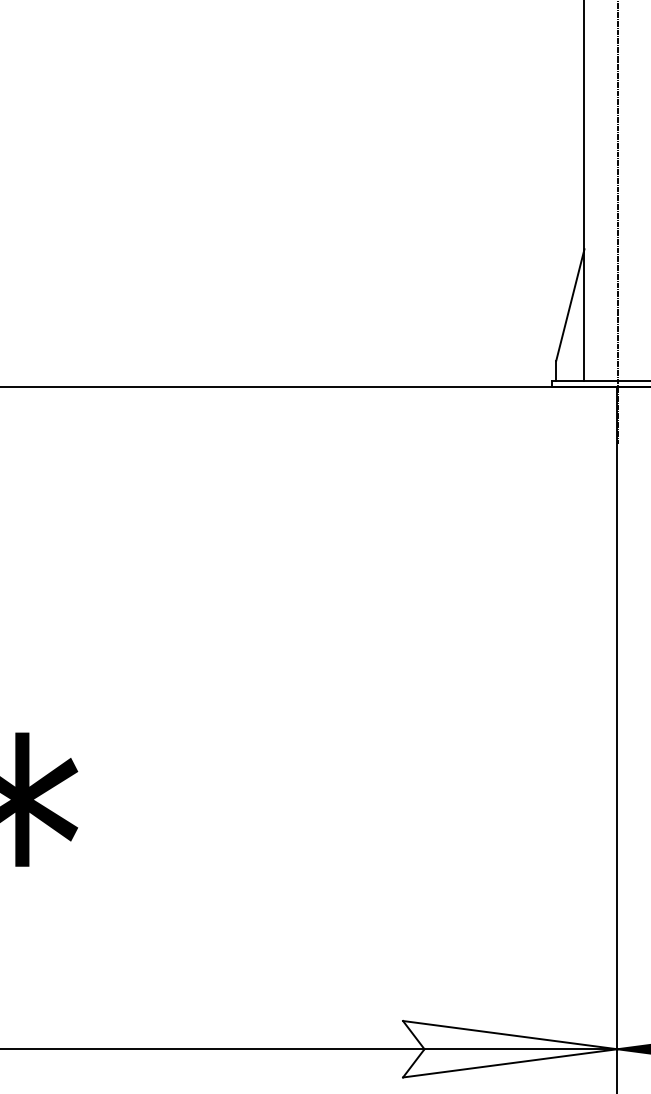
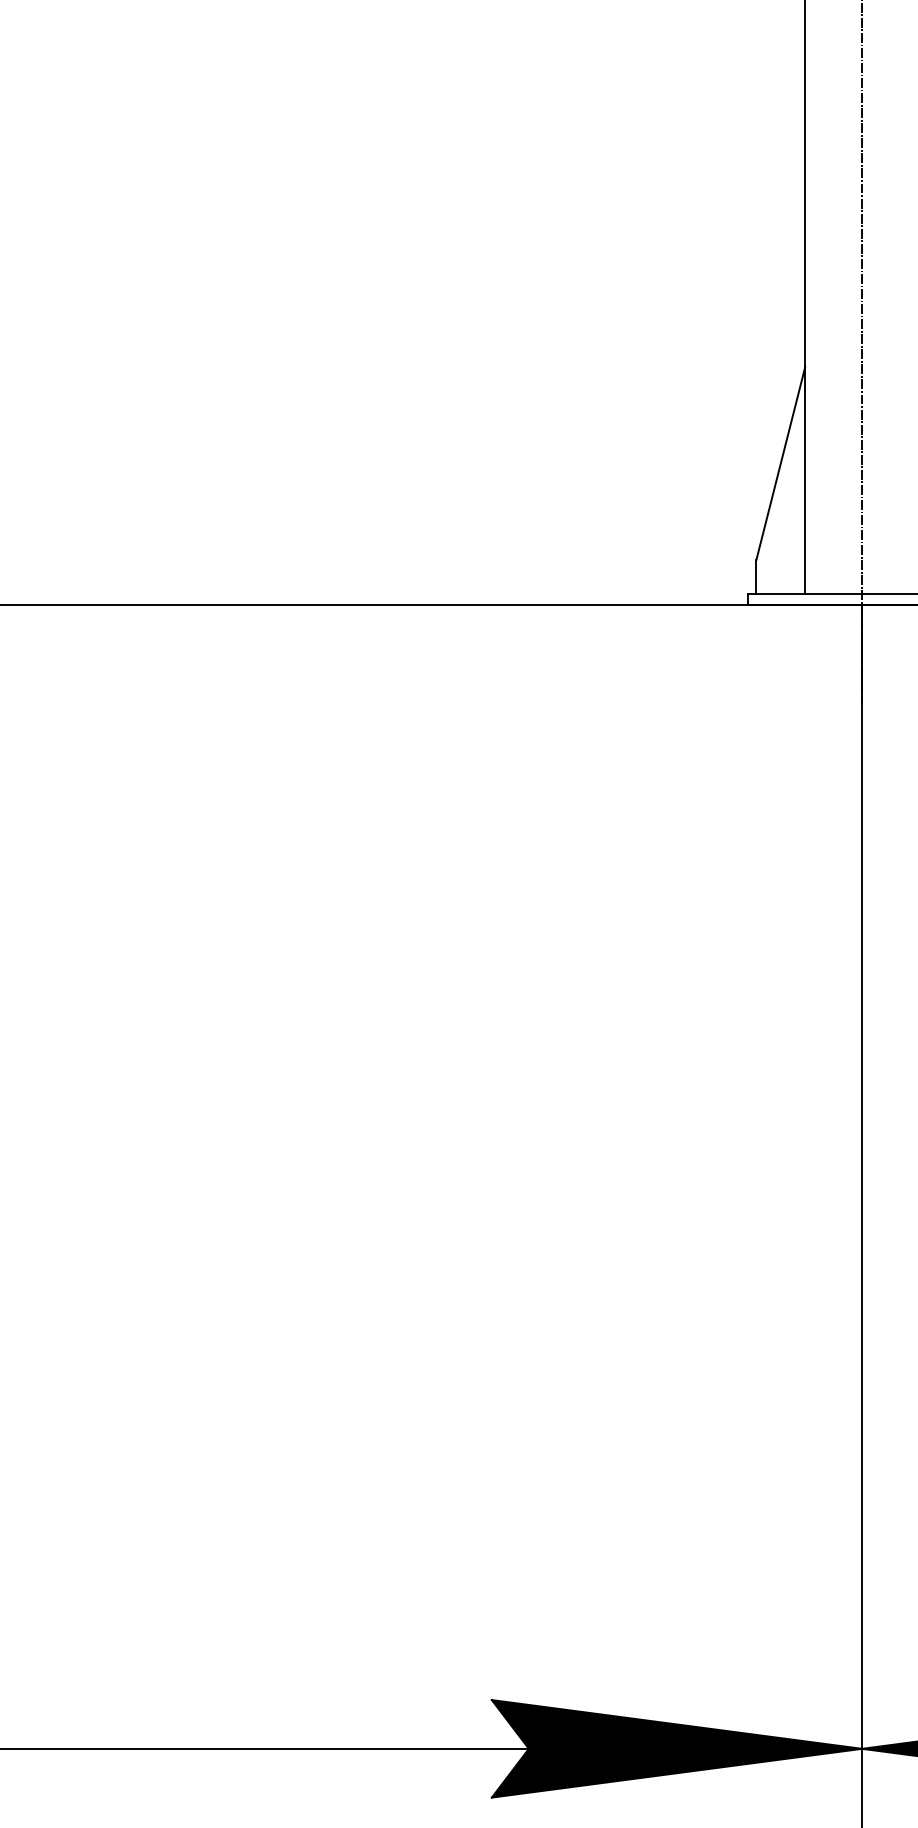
fill: (510, 1049) -> (677, 1749), added

